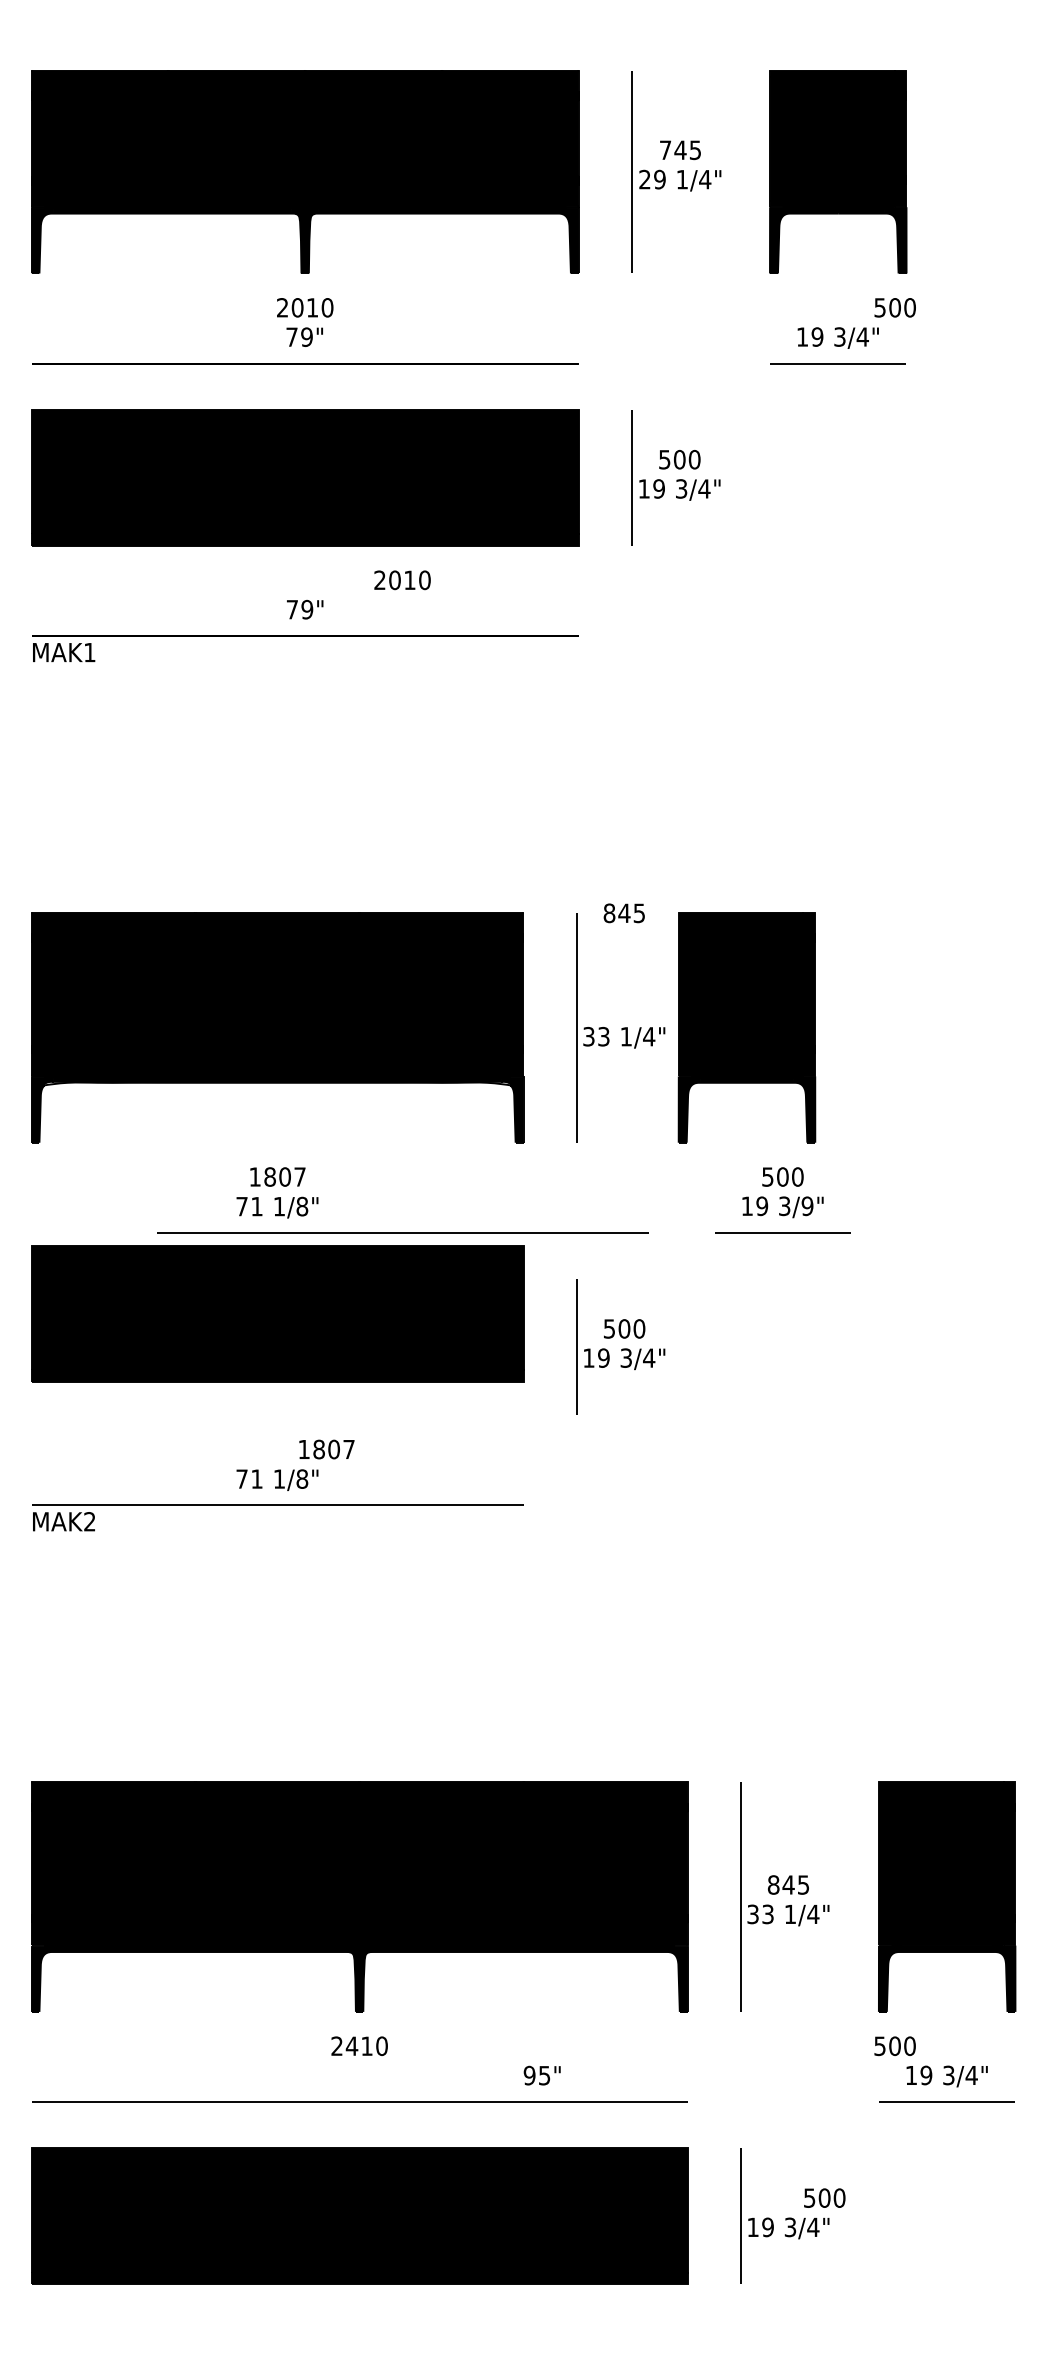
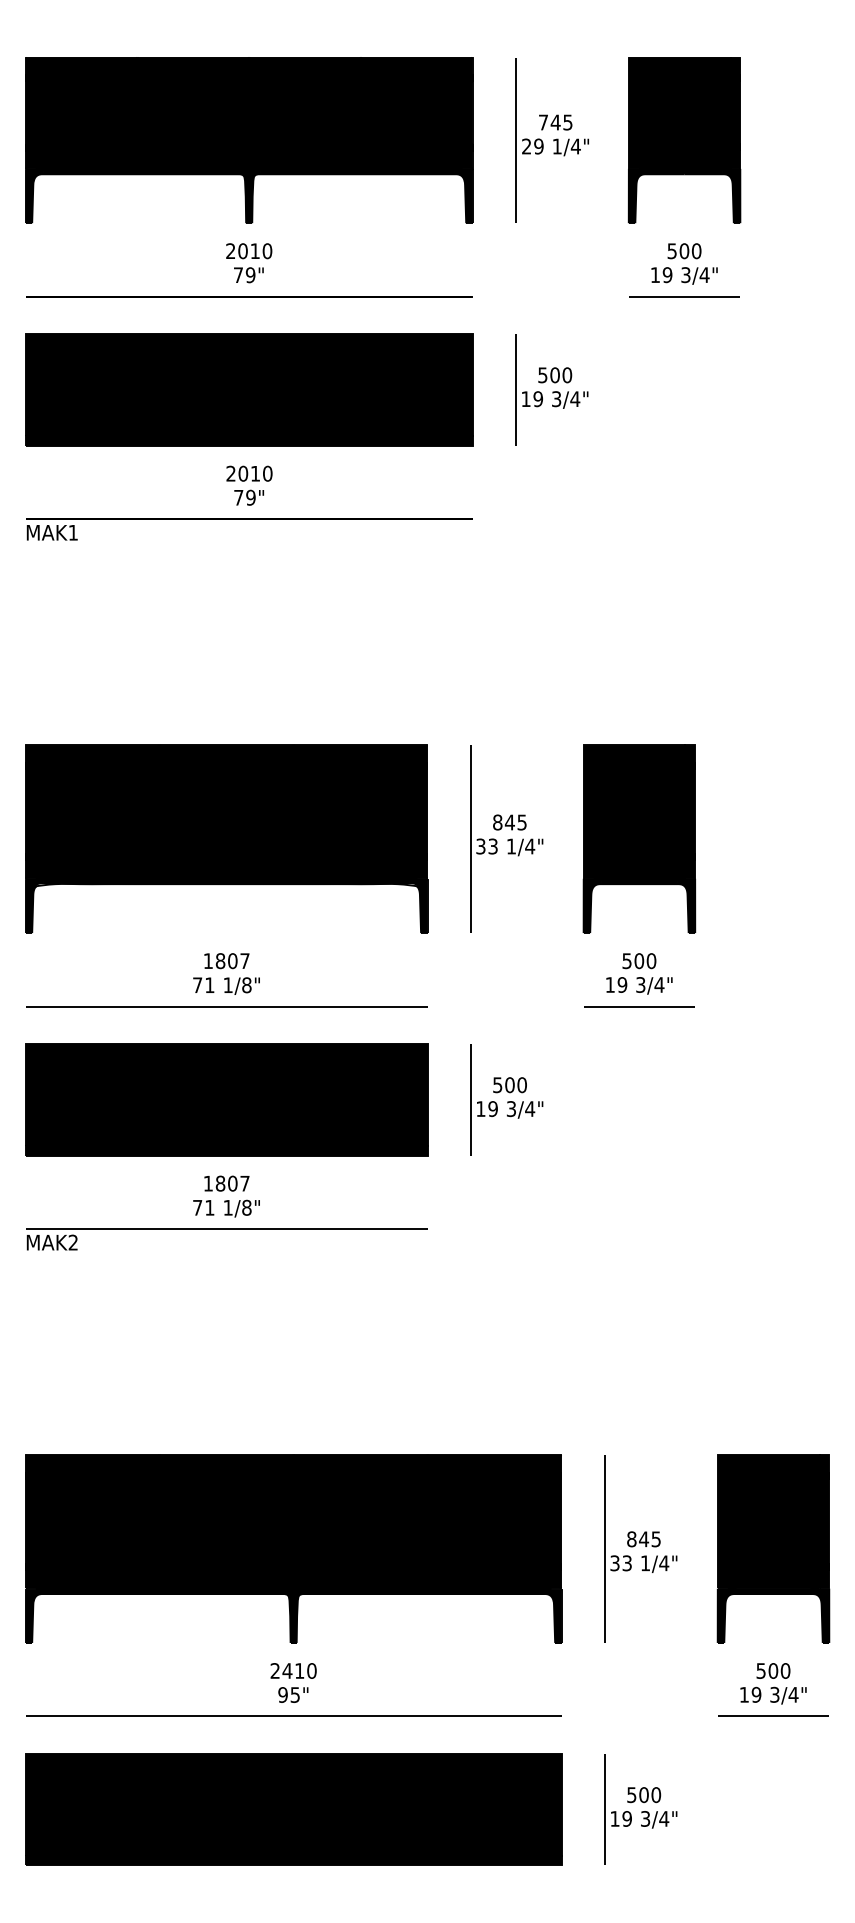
text: (894, 307) -> (683, 250), moved
text: (402, 580) -> (249, 473), moved
text: (623, 913) -> (509, 822), moved
part: (746, 1027) -> (639, 838), moved
text: (807, 1206) -> (659, 985), 3/9" -> 3/4"
line: (402, 1232) -> (226, 1006), moved
part: (277, 1313) -> (226, 1099), moved
text: (326, 1449) -> (226, 1183), moved
text: (894, 2046) -> (772, 1671), moved
text: (541, 2075) -> (292, 1694), moved
text: (824, 2197) -> (643, 1794), moved

